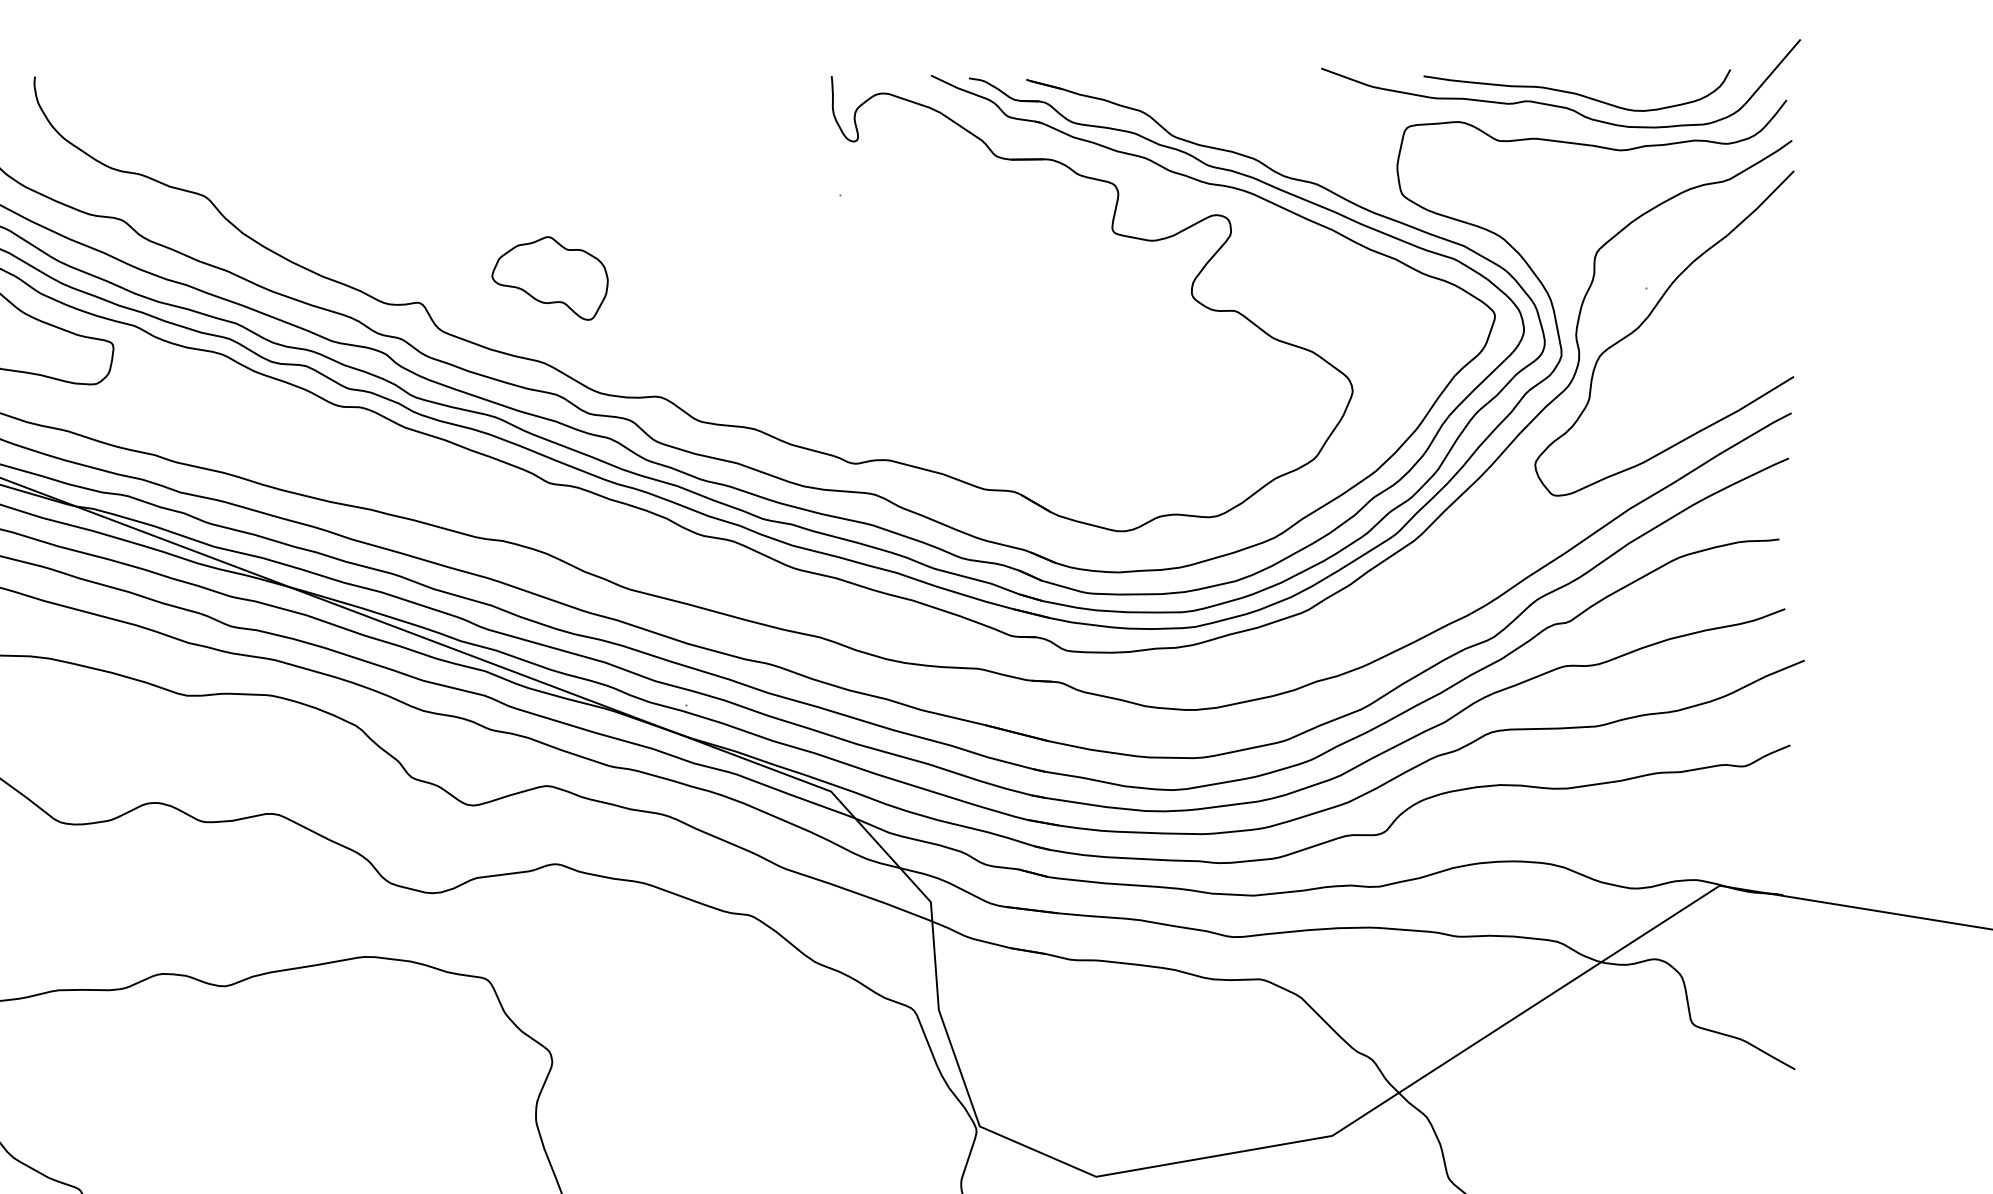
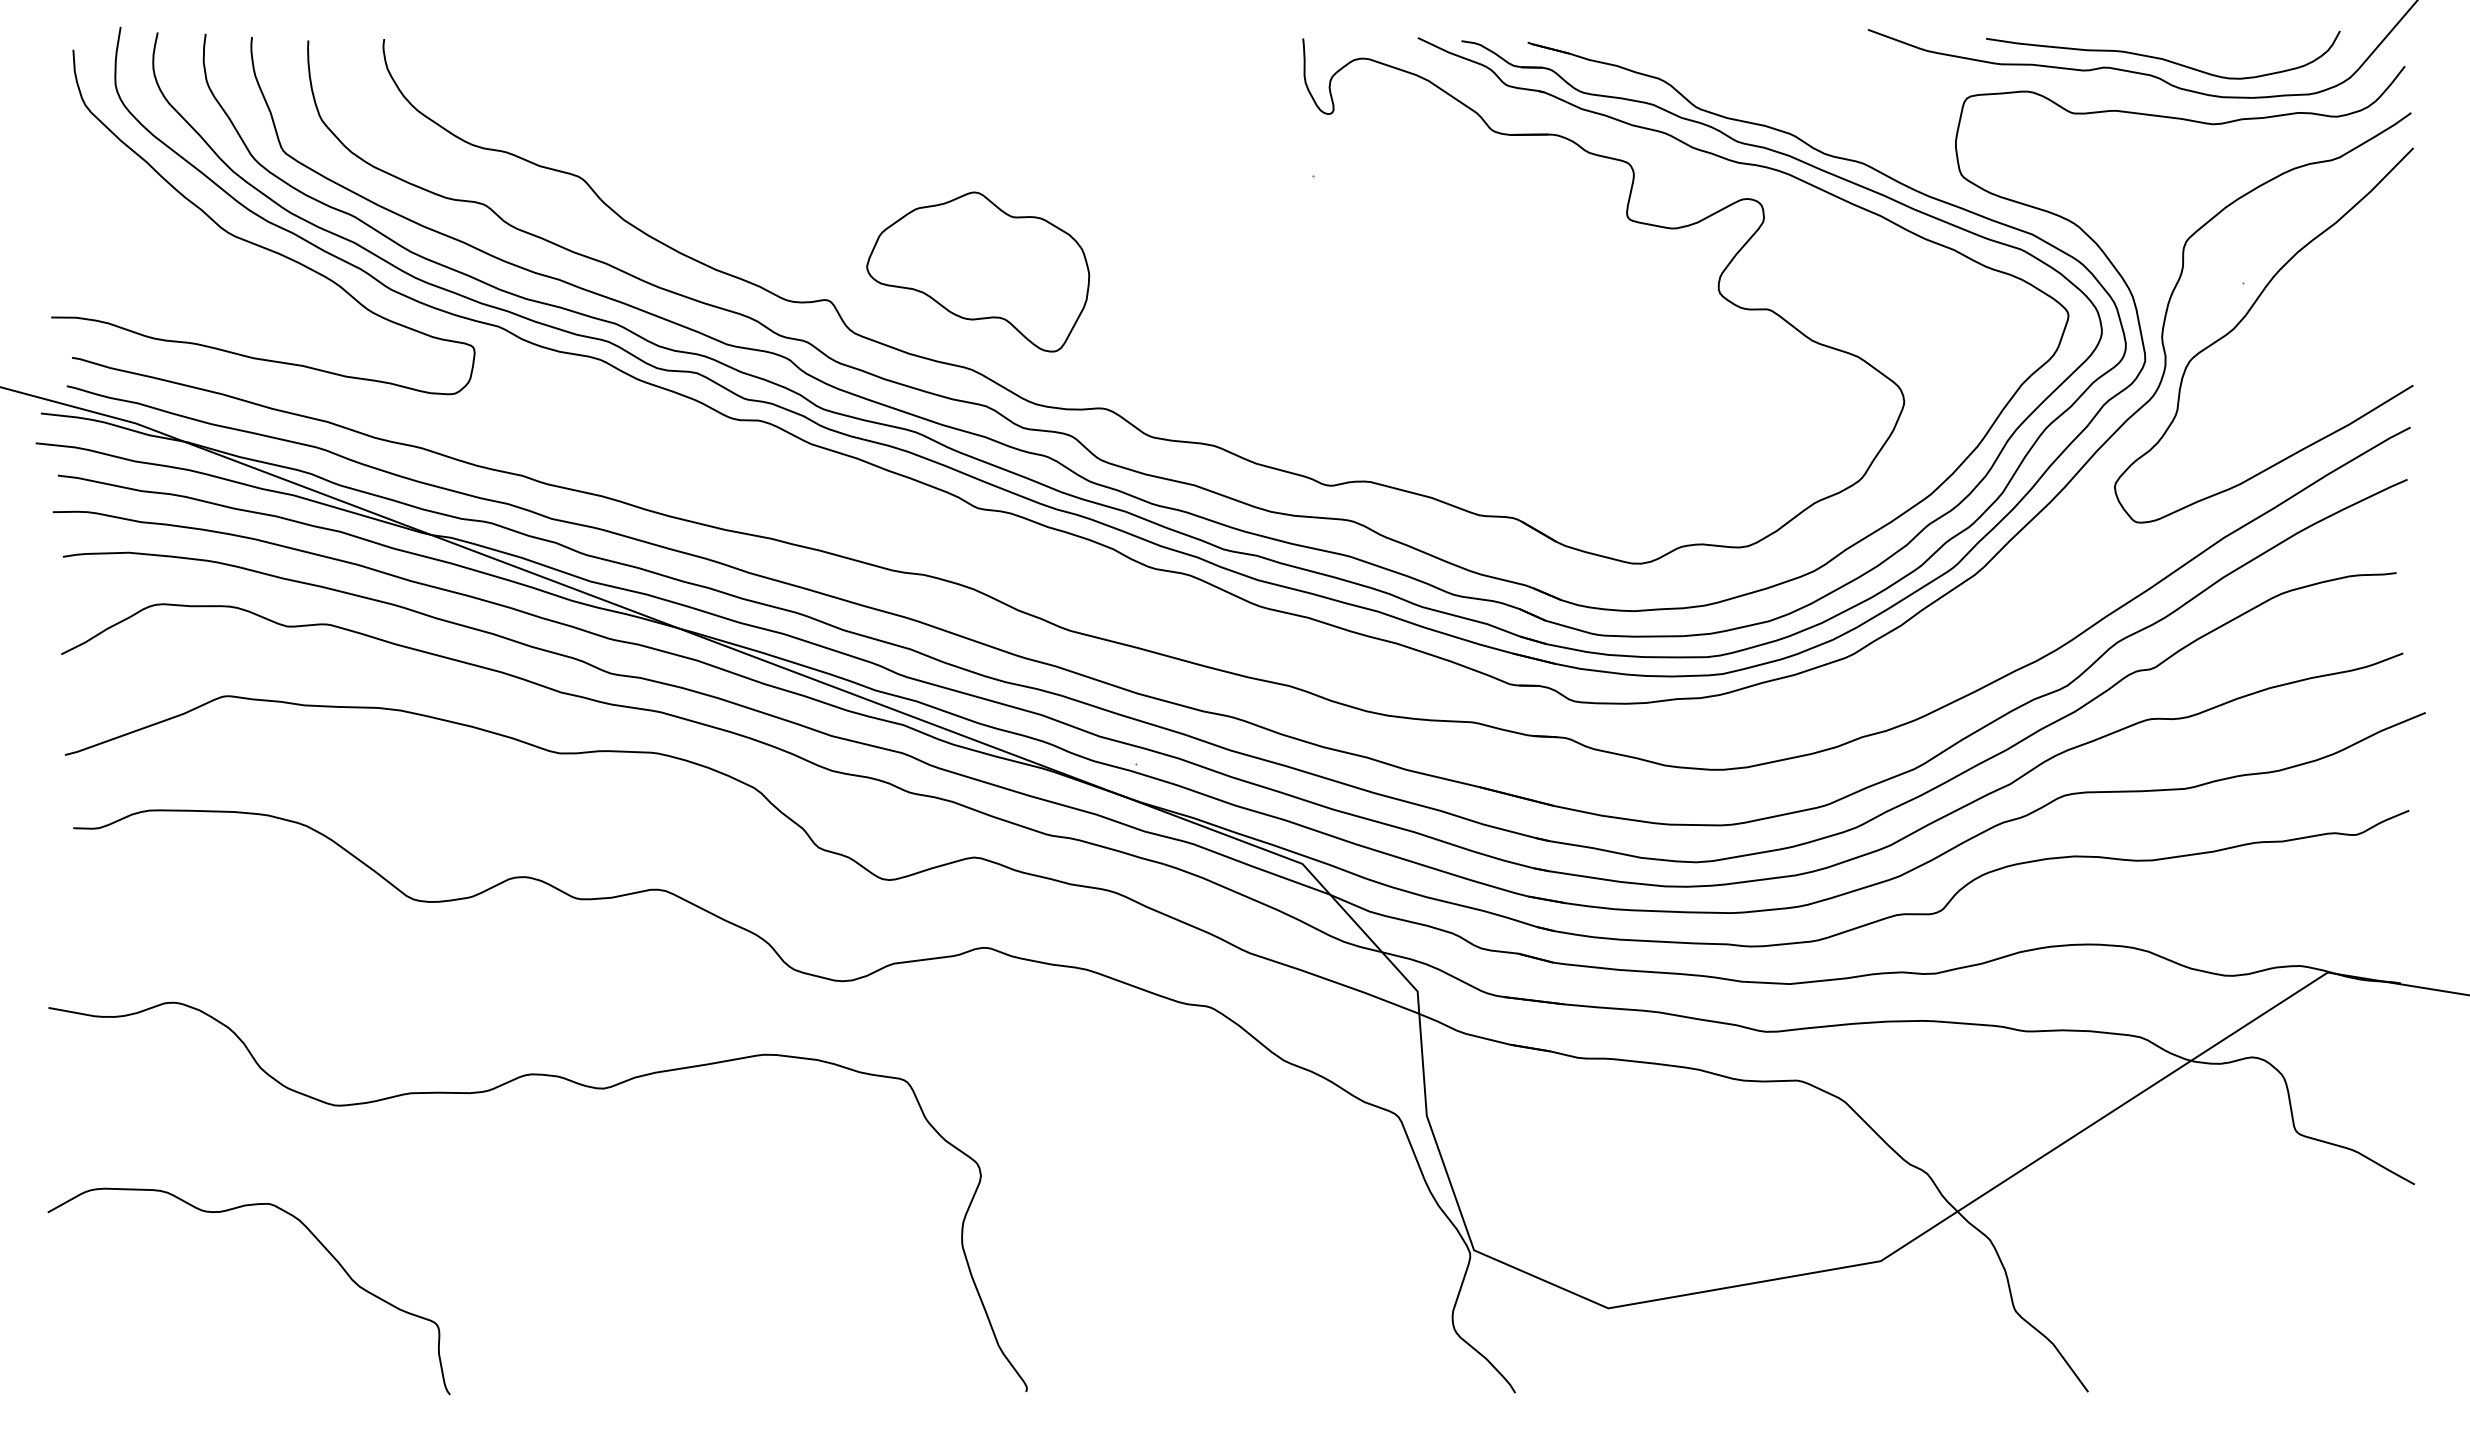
part: (550, 278) -> (978, 271), size x1.67

